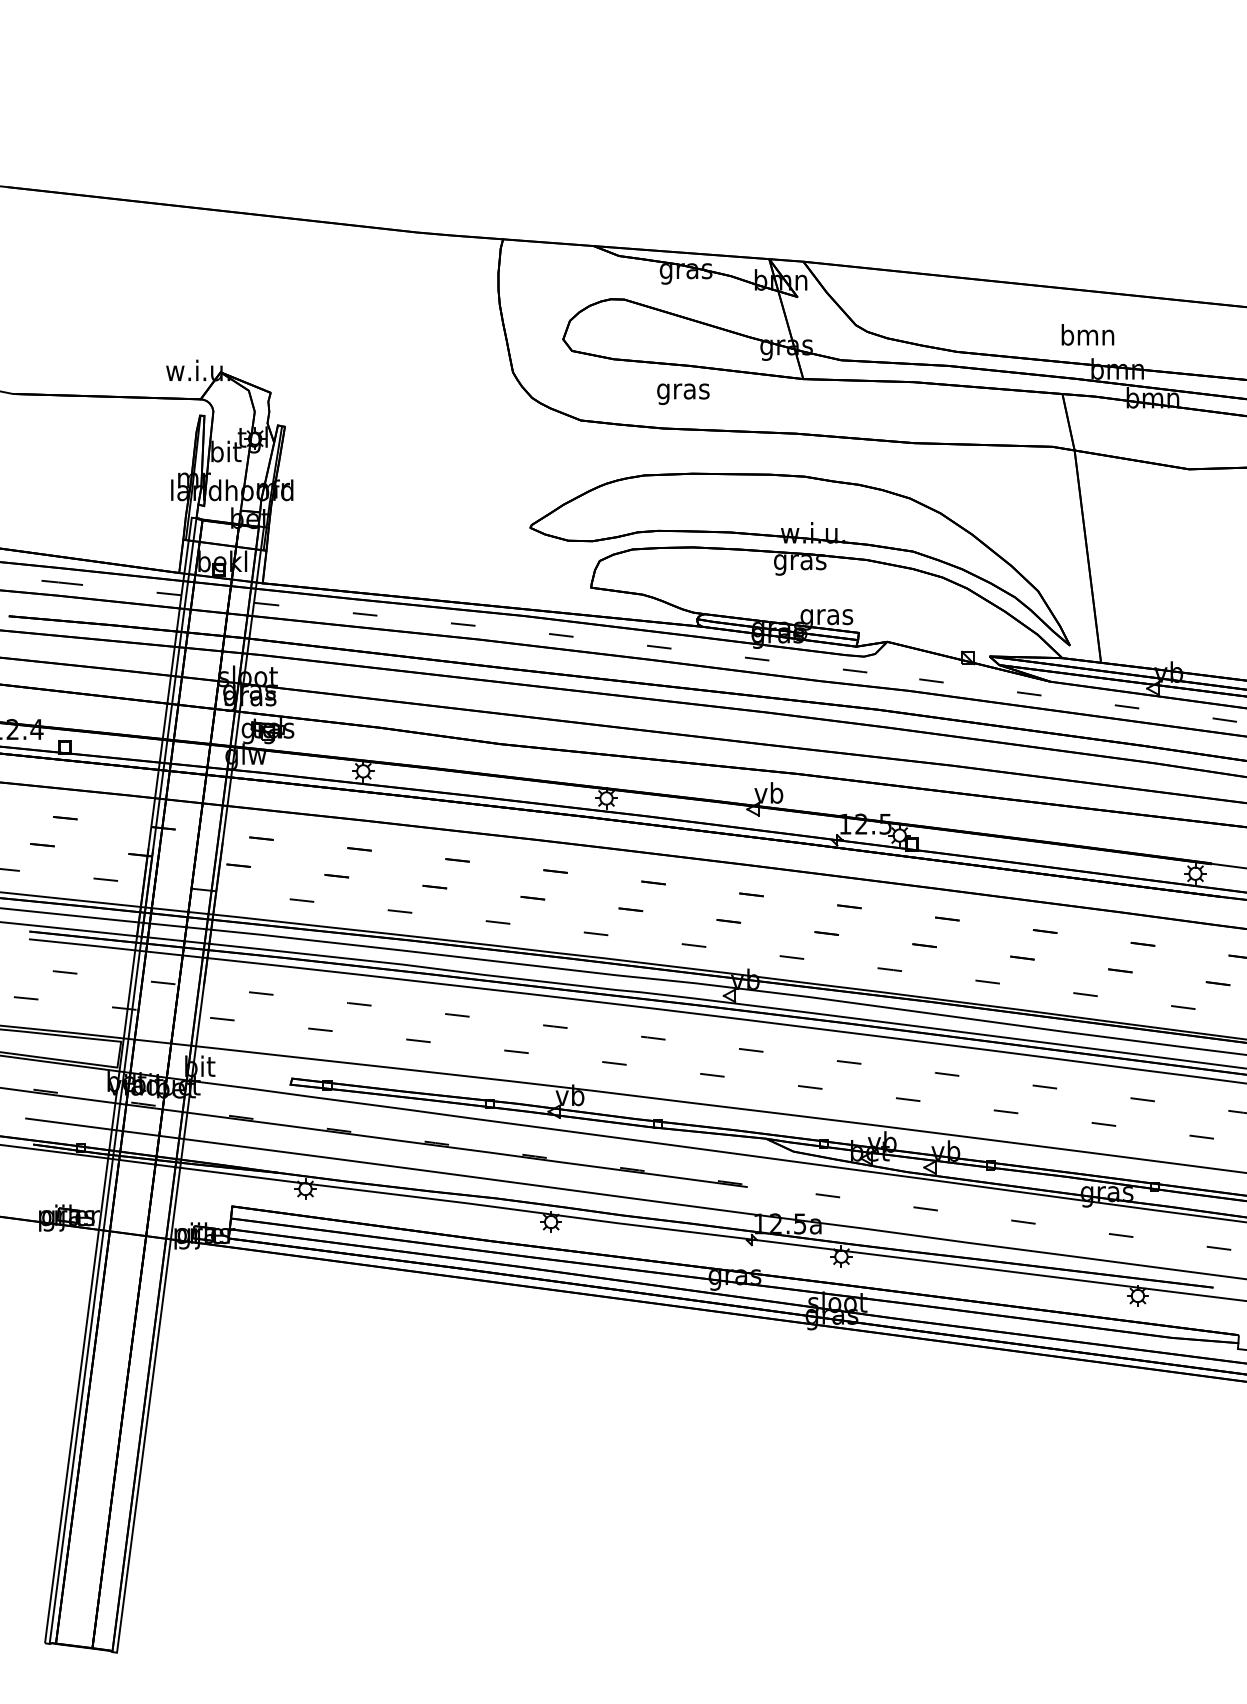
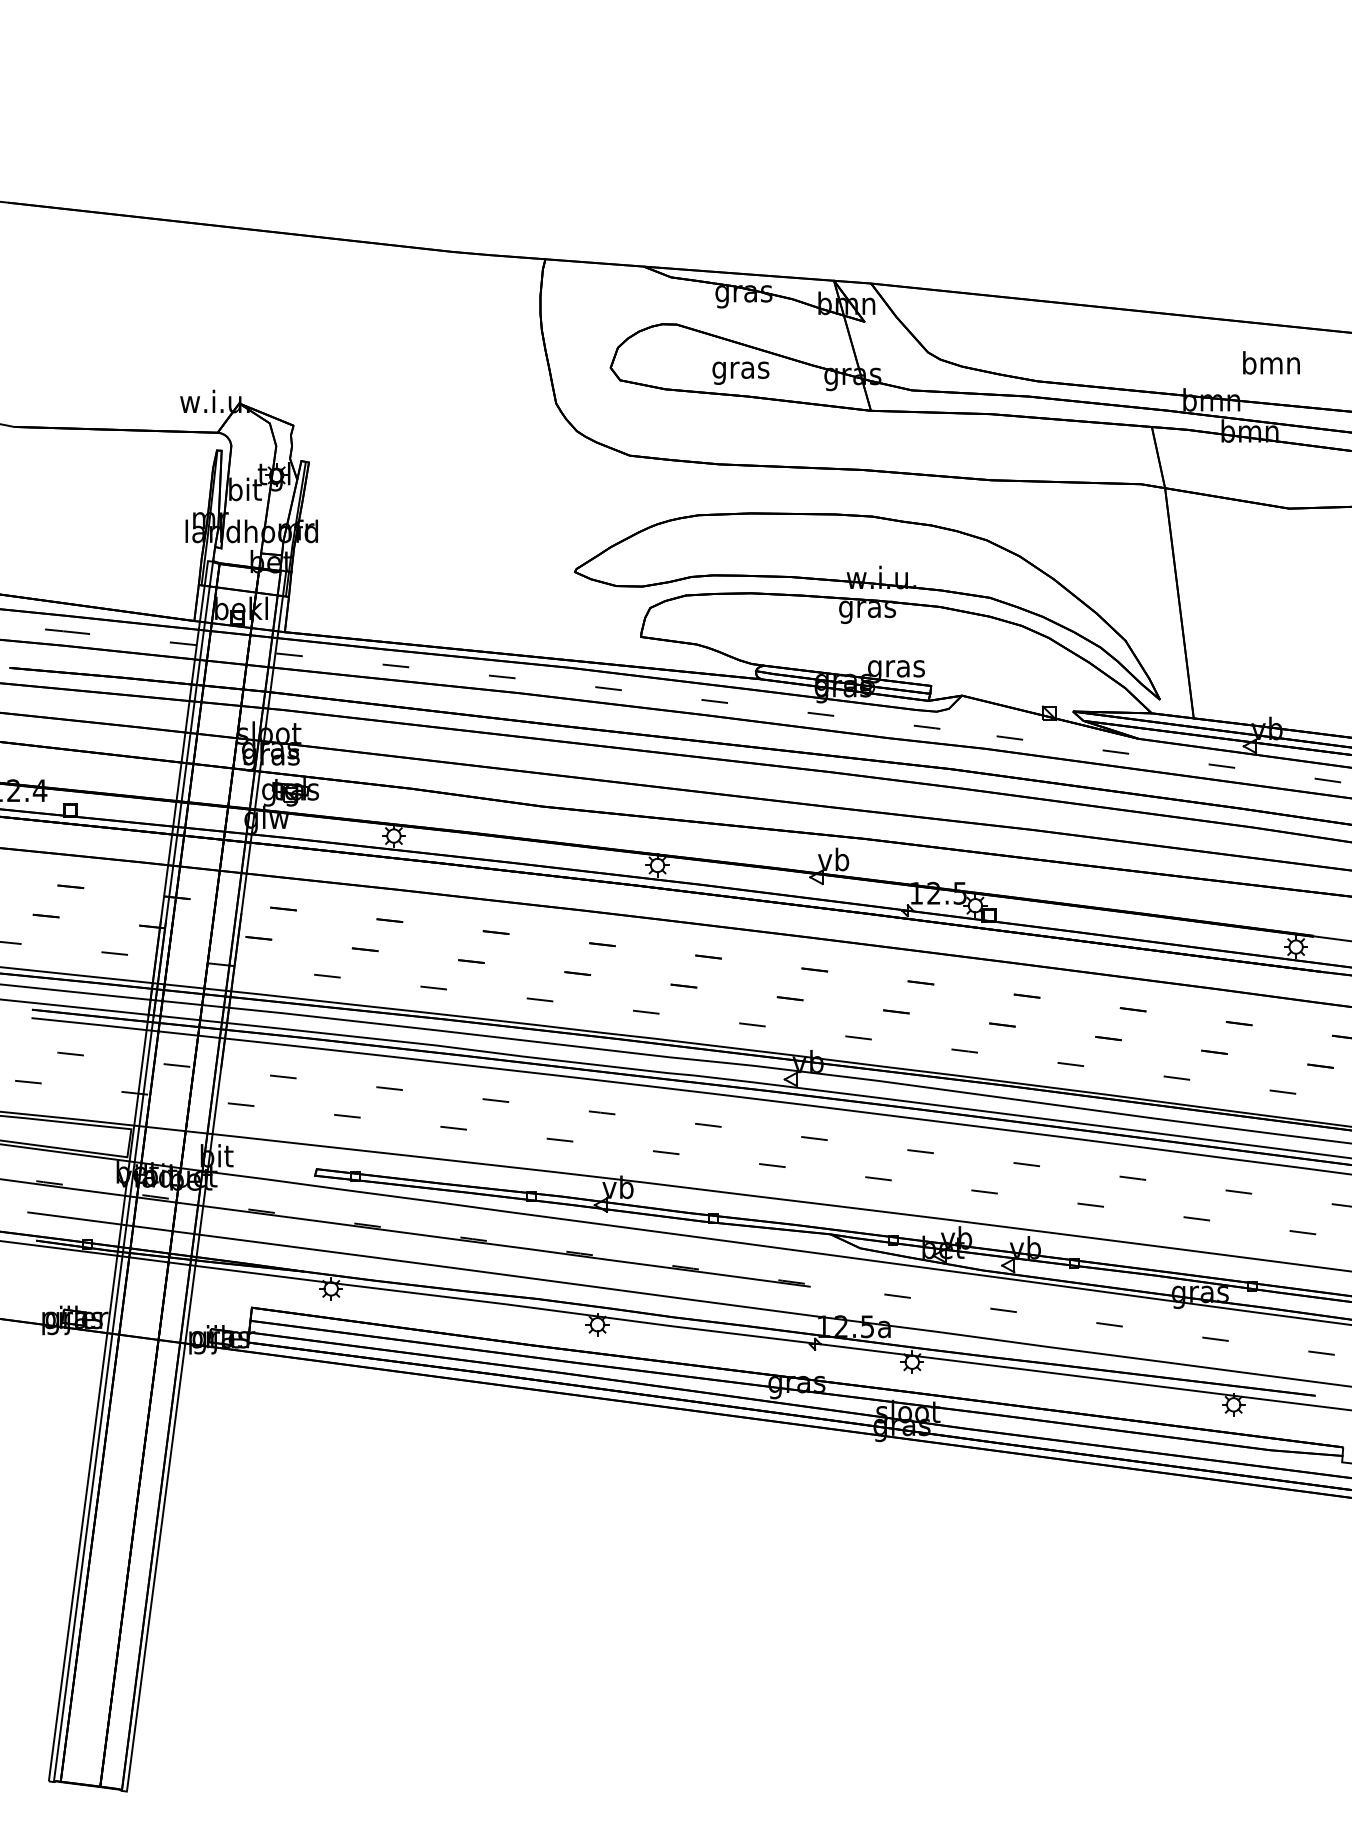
text: (1087, 334) -> (1271, 362), moved
text: (682, 393) -> (740, 372), moved

